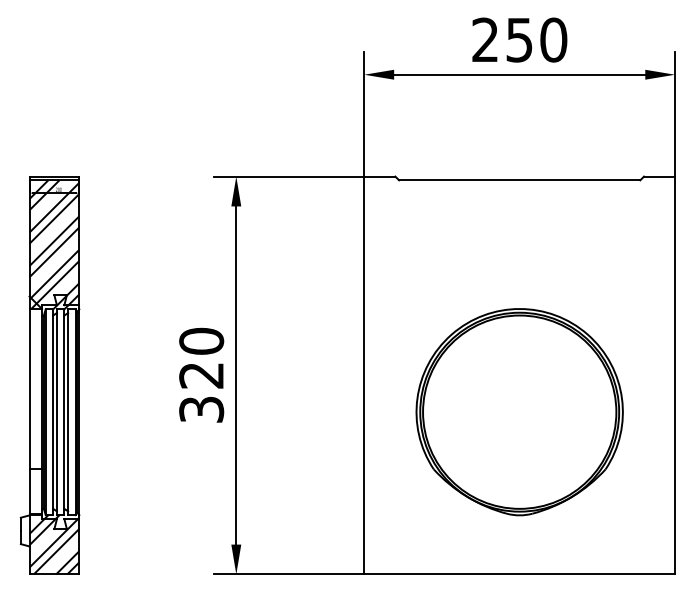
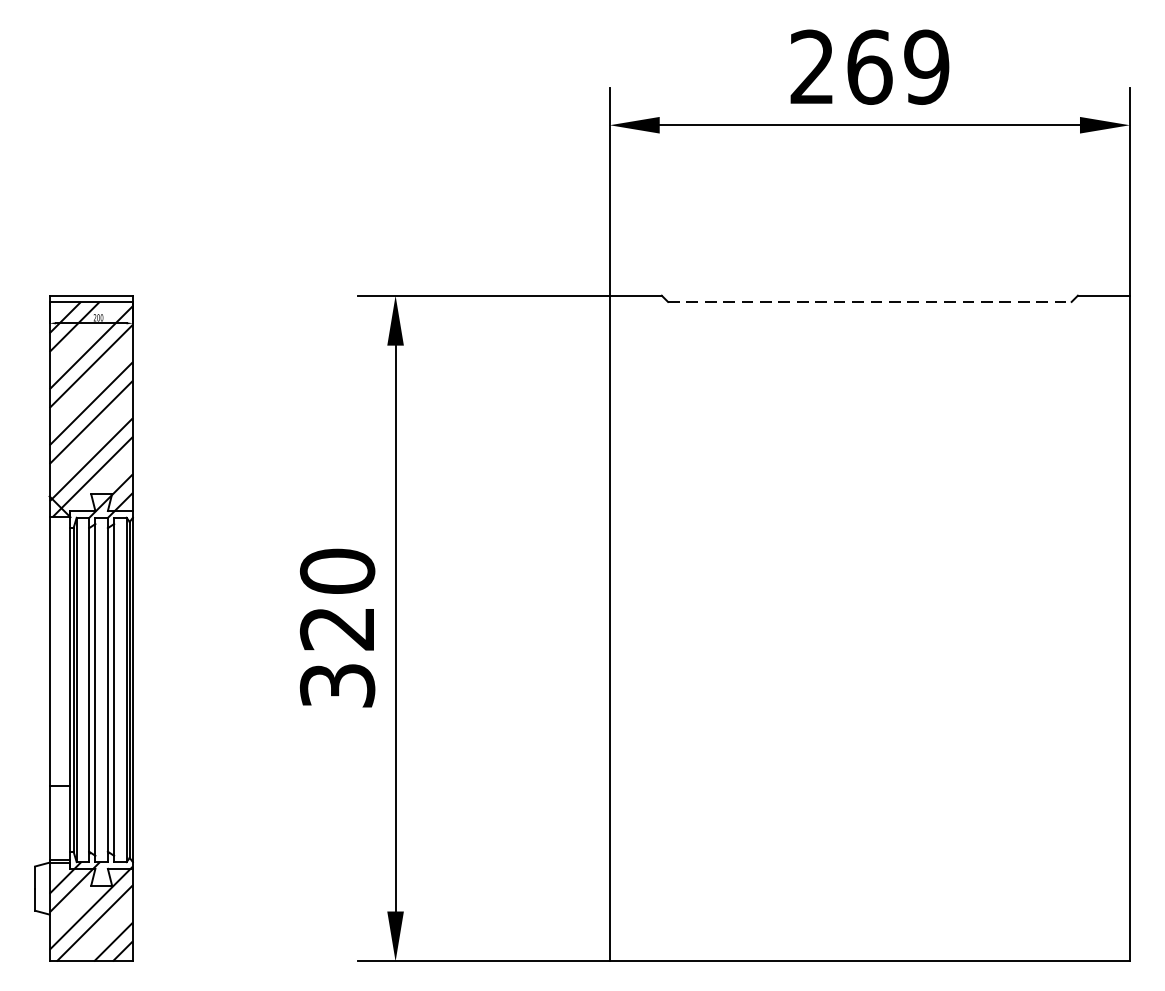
text: (536, 39) -> (897, 66), 250 -> 269
line: (519, 180) -> (869, 302), solid -> dashed
part: (519, 412) -> (869, 690), removed

